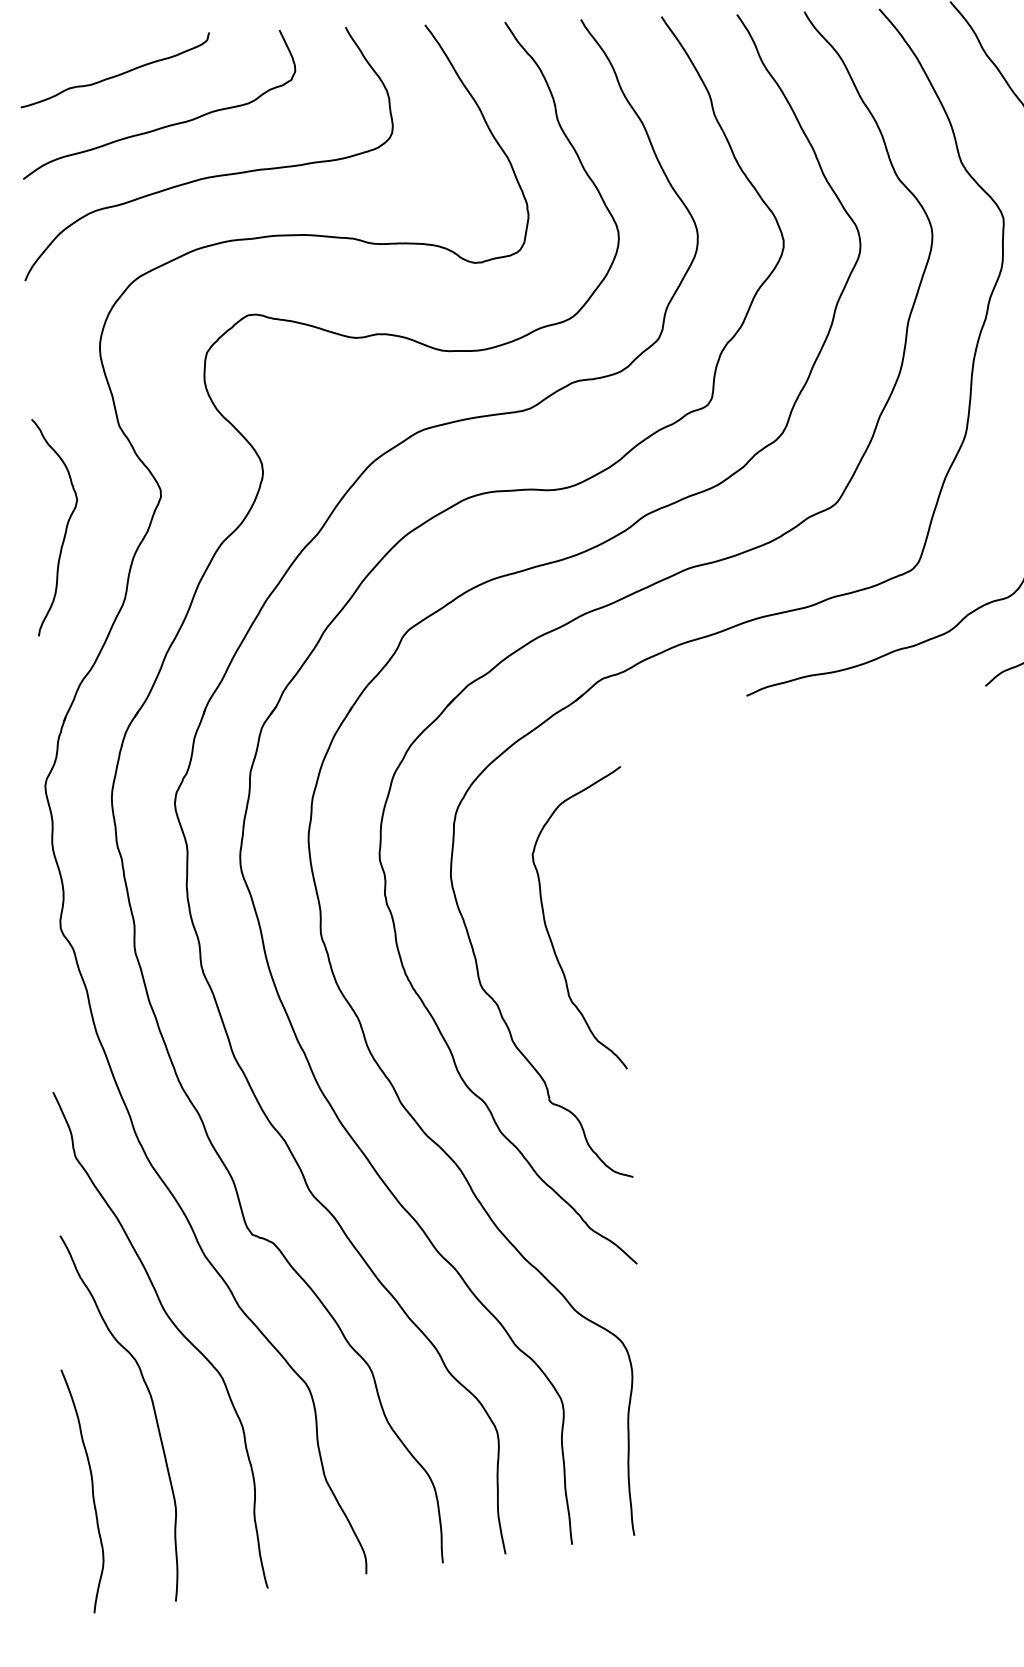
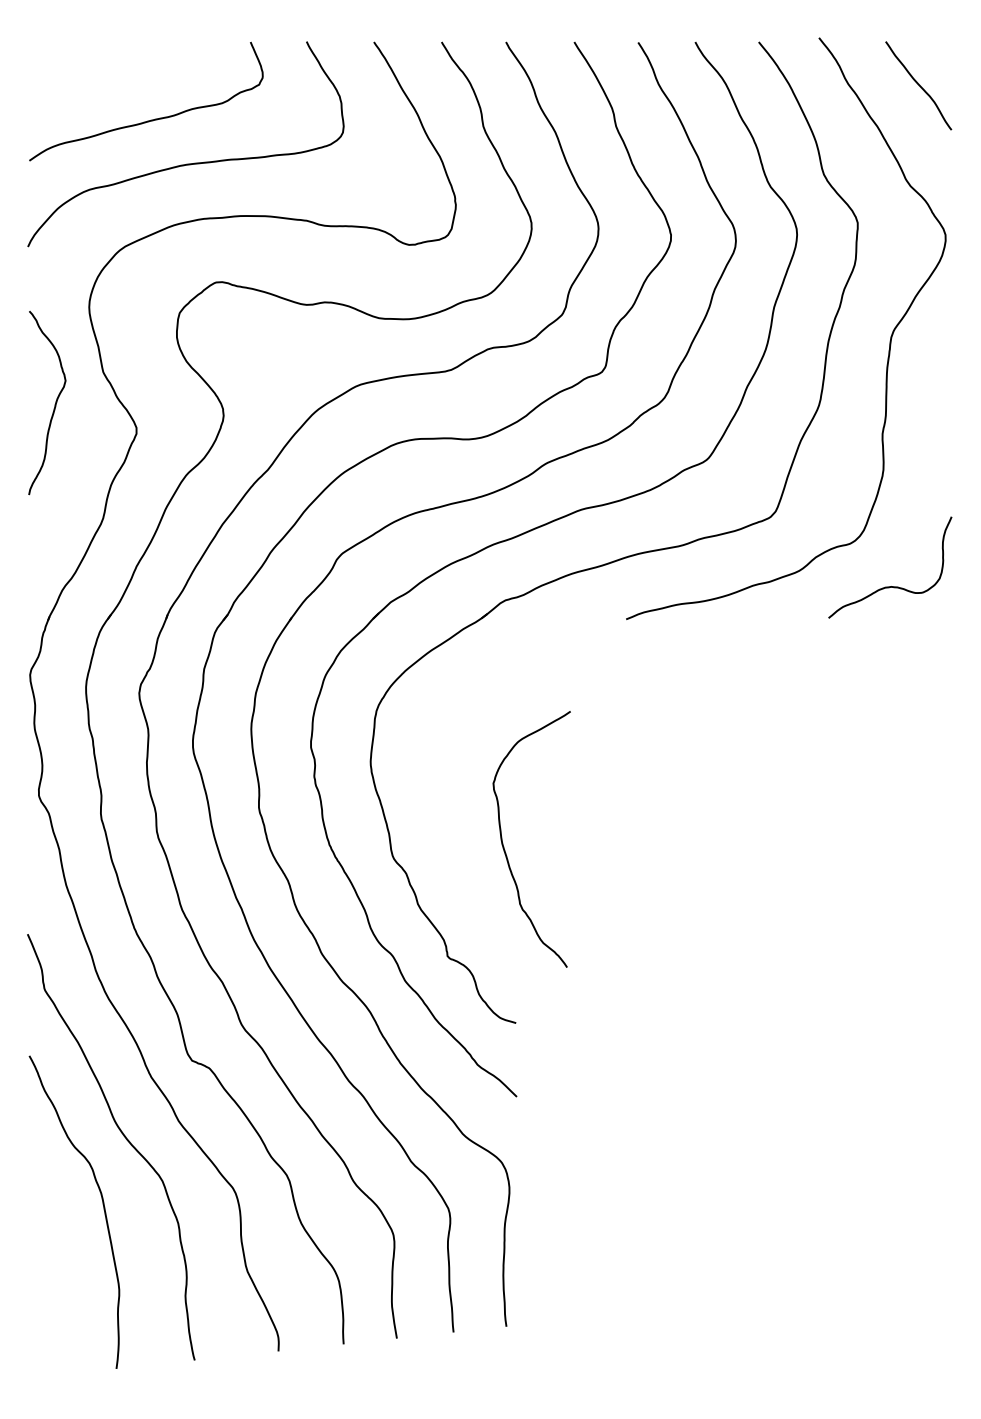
curve: (117, 74) -> (112, 74), removed
curve: (65, 528) -> (54, 404), moved
curve: (548, 928) -> (504, 846), moved
curve: (91, 1490) -> (48, 1272), removed

